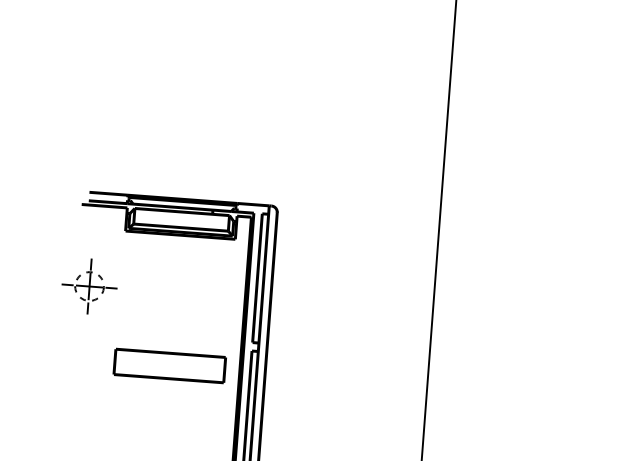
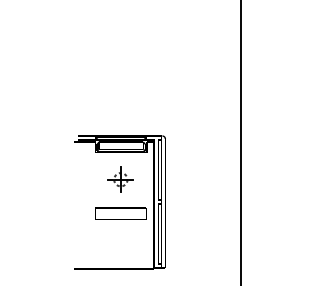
part: (88, 285) -> (120, 179), moved

